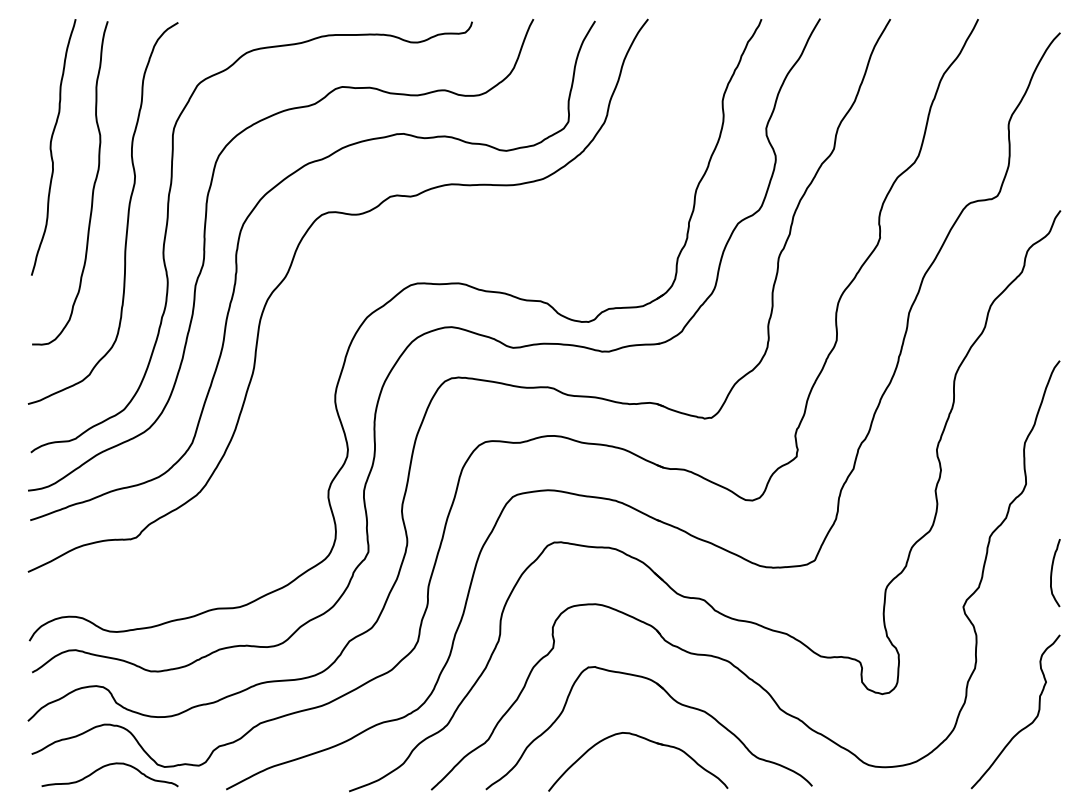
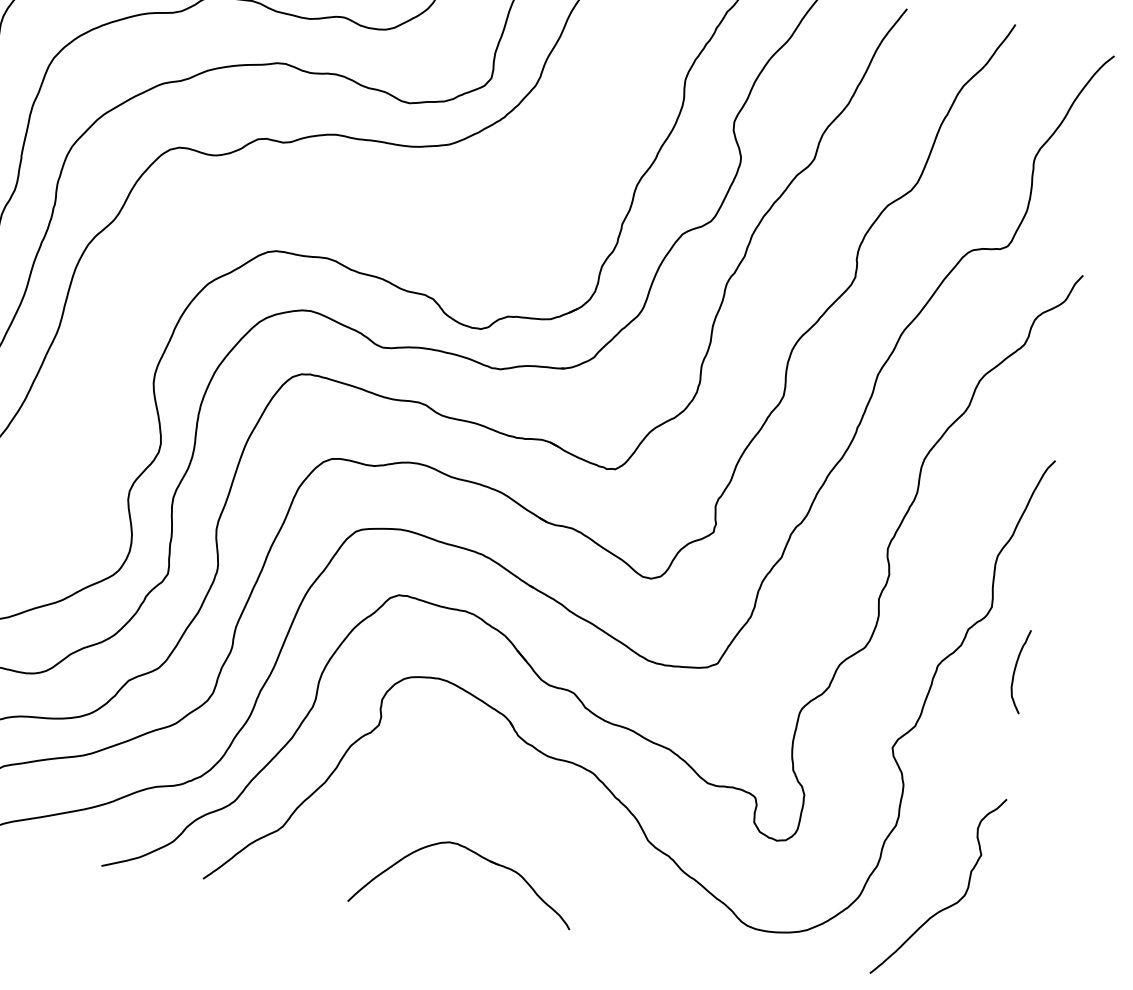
curve: (1052, 573) -> (1015, 671), moved
part: (674, 701) -> (519, 812), removed

